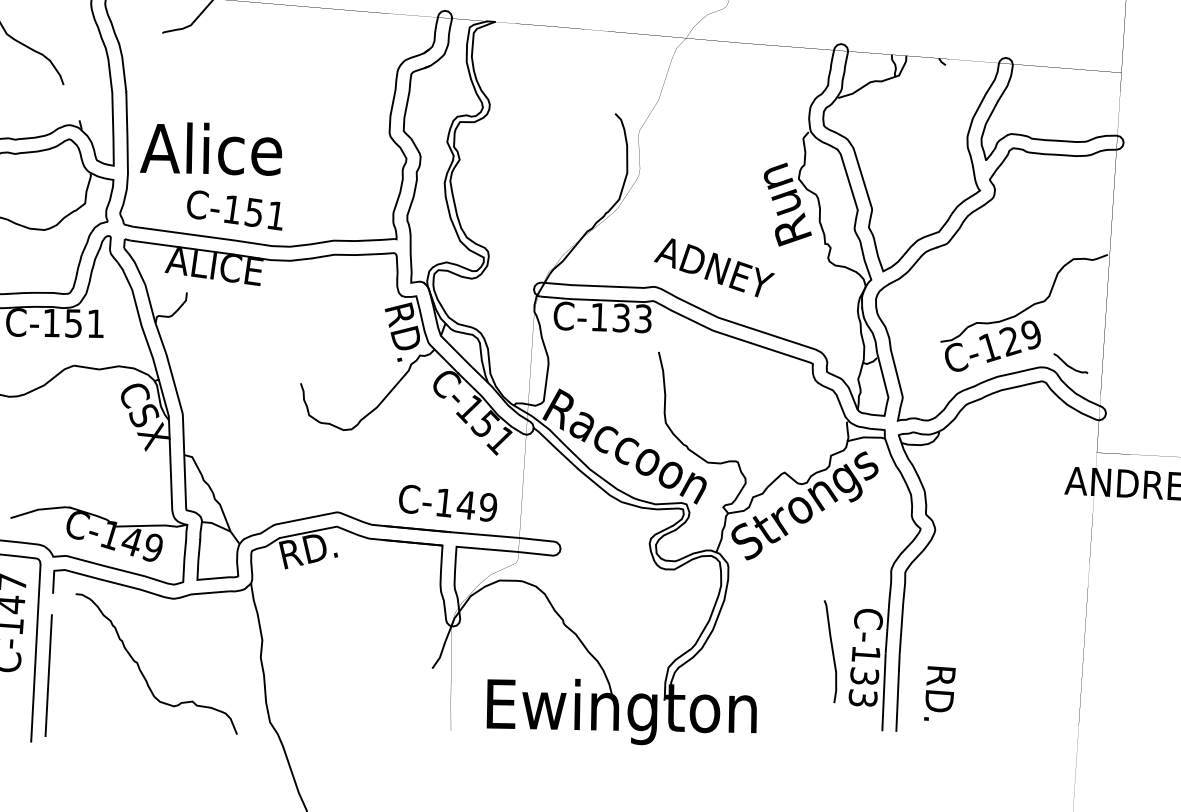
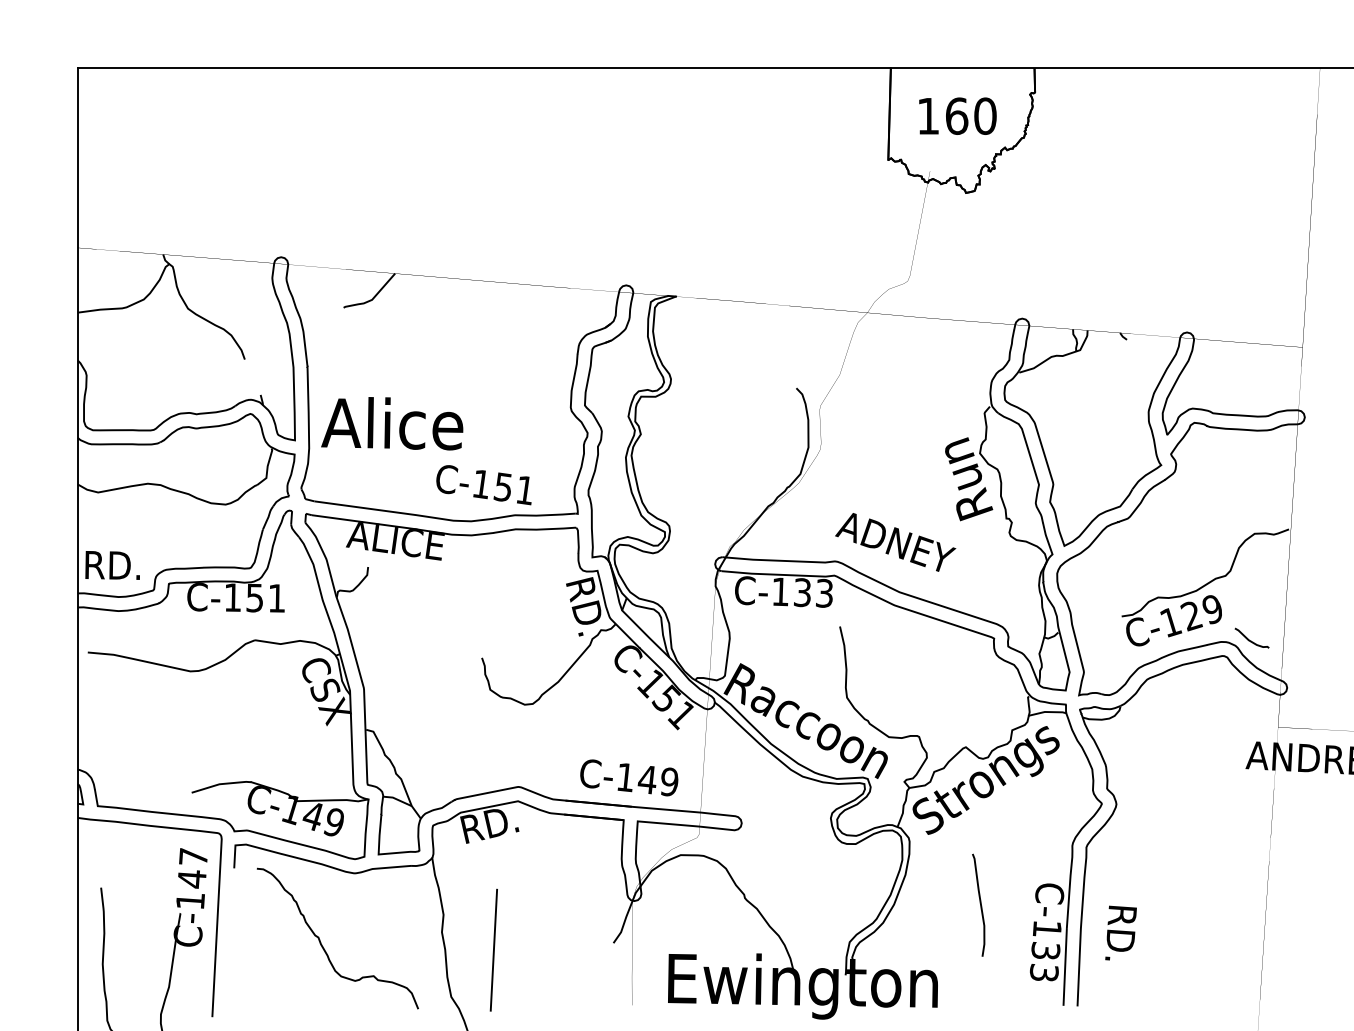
text: (234, 210) -> (483, 485), moved
curve: (831, 649) -> (979, 903), moved
line: (48, 674) -> (493, 949), moved
text: (939, 692) -> (1120, 932), moved

